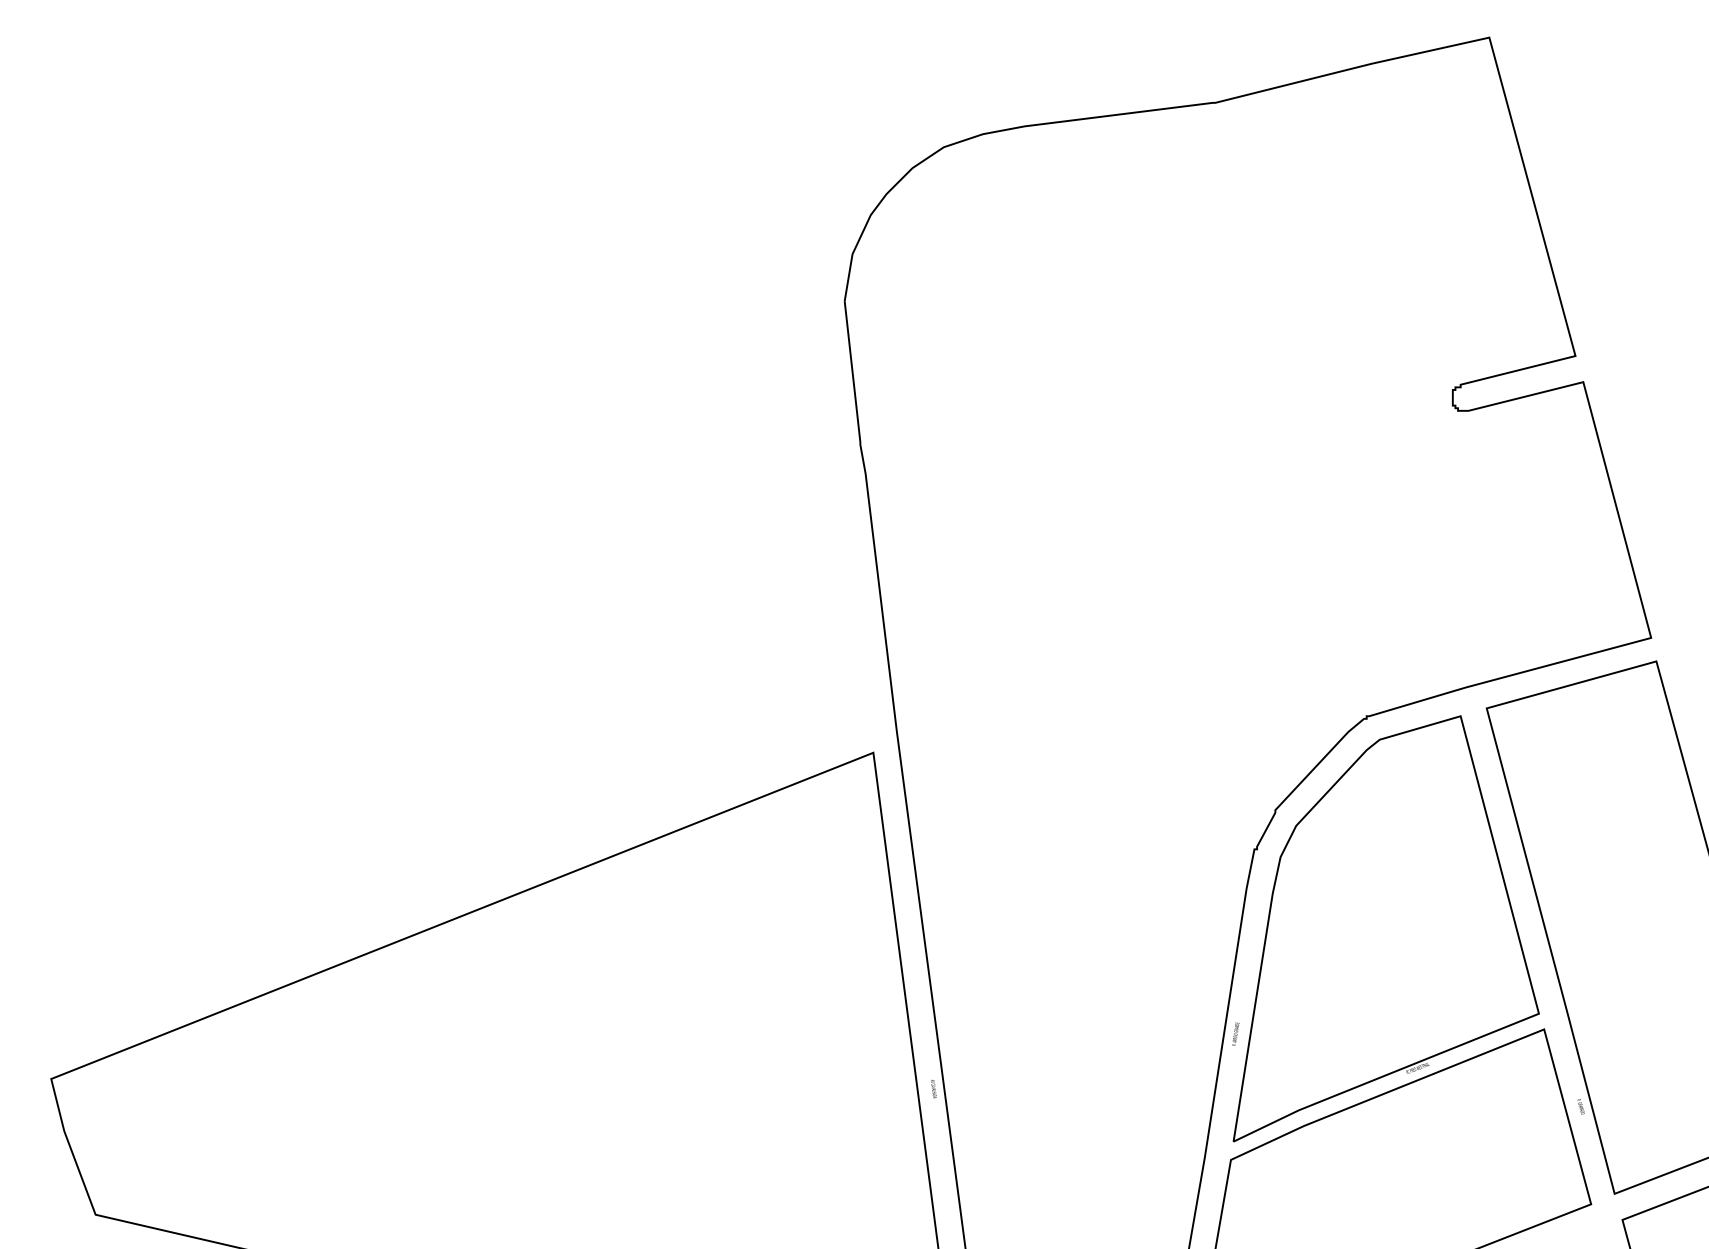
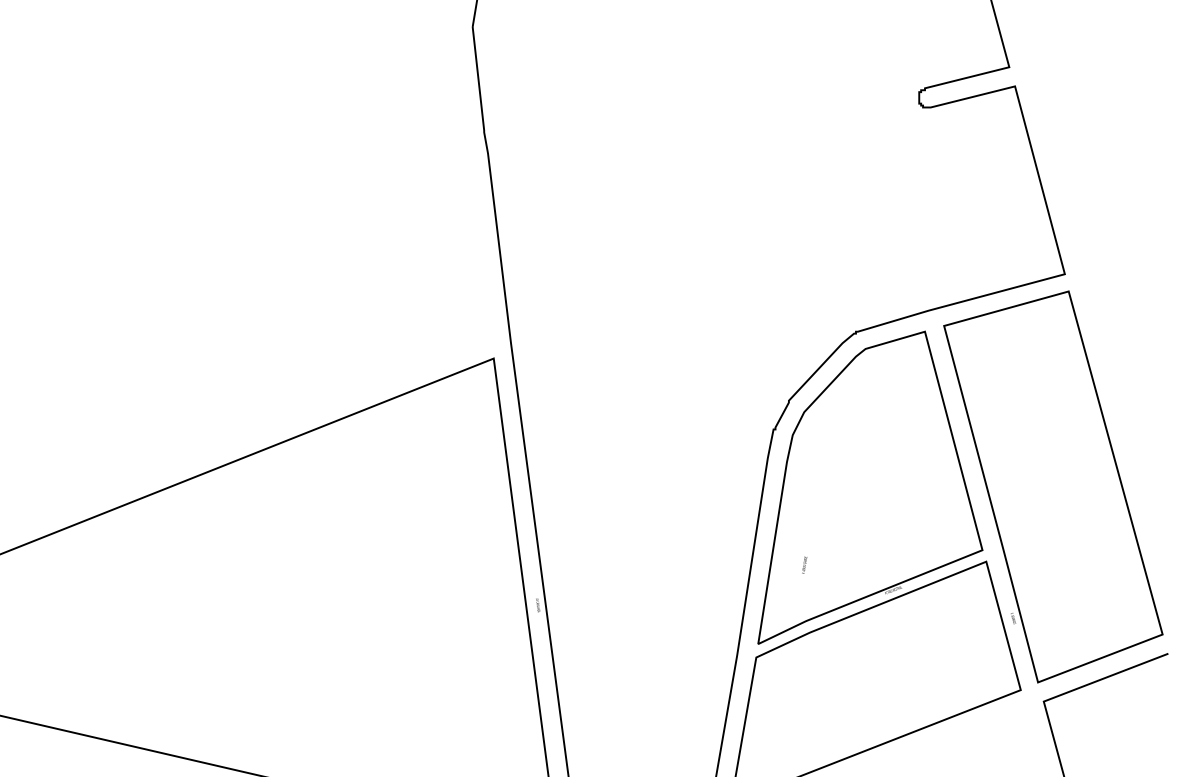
text: (1235, 1033) -> (804, 564), moved

